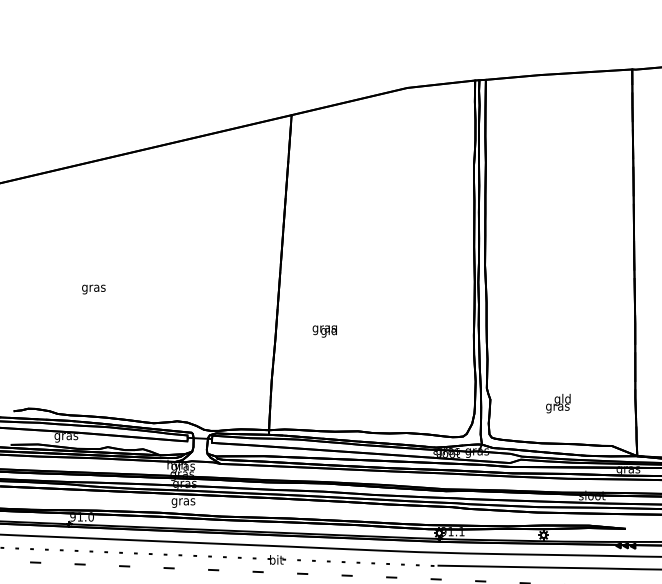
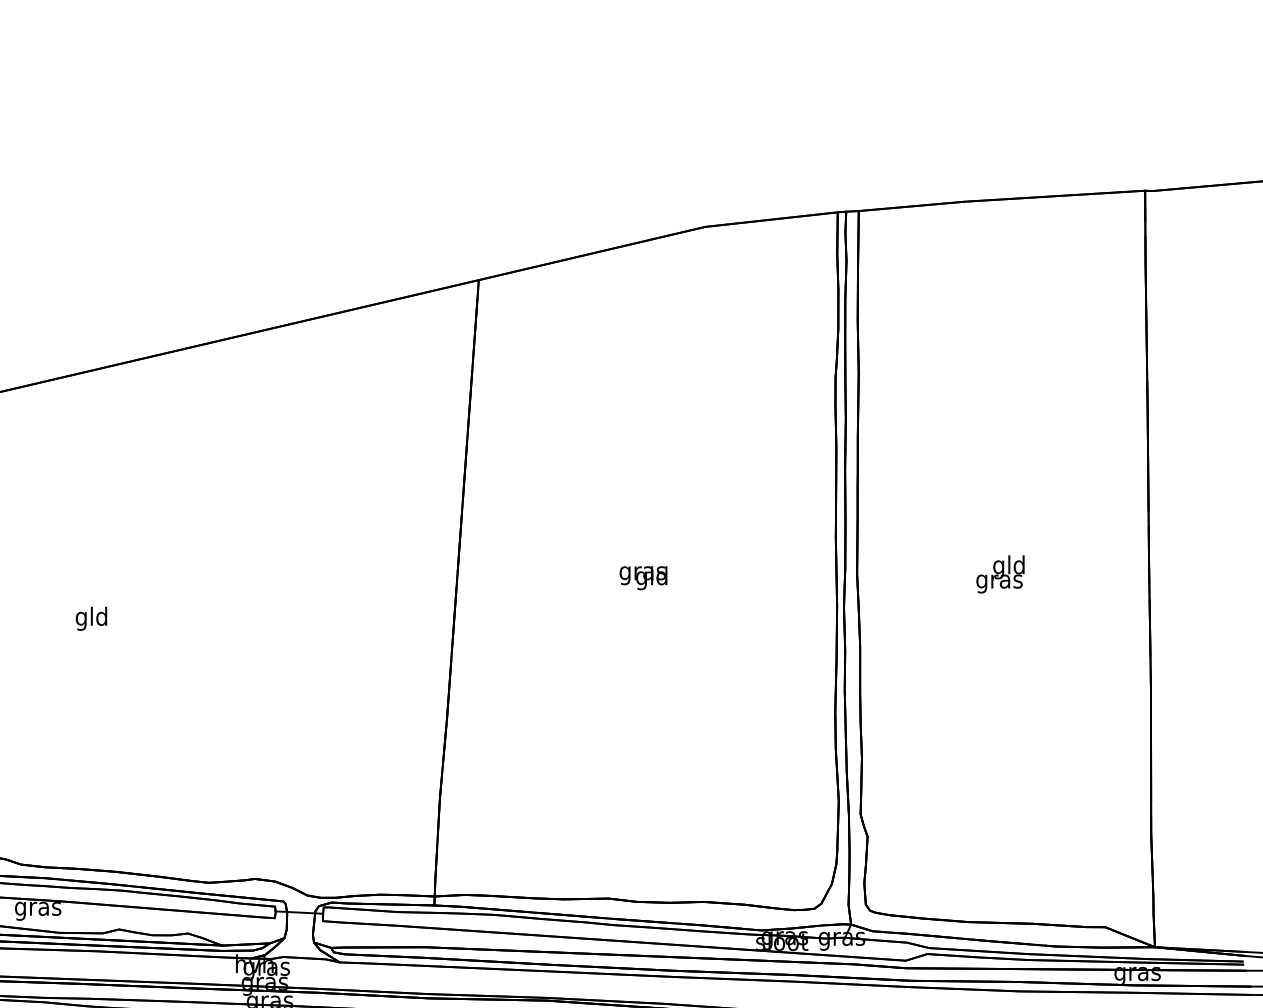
text: (93, 288) -> (91, 619), gras -> gld
text: (324, 331) -> (642, 578), moved
text: (558, 403) -> (1000, 574), moved

